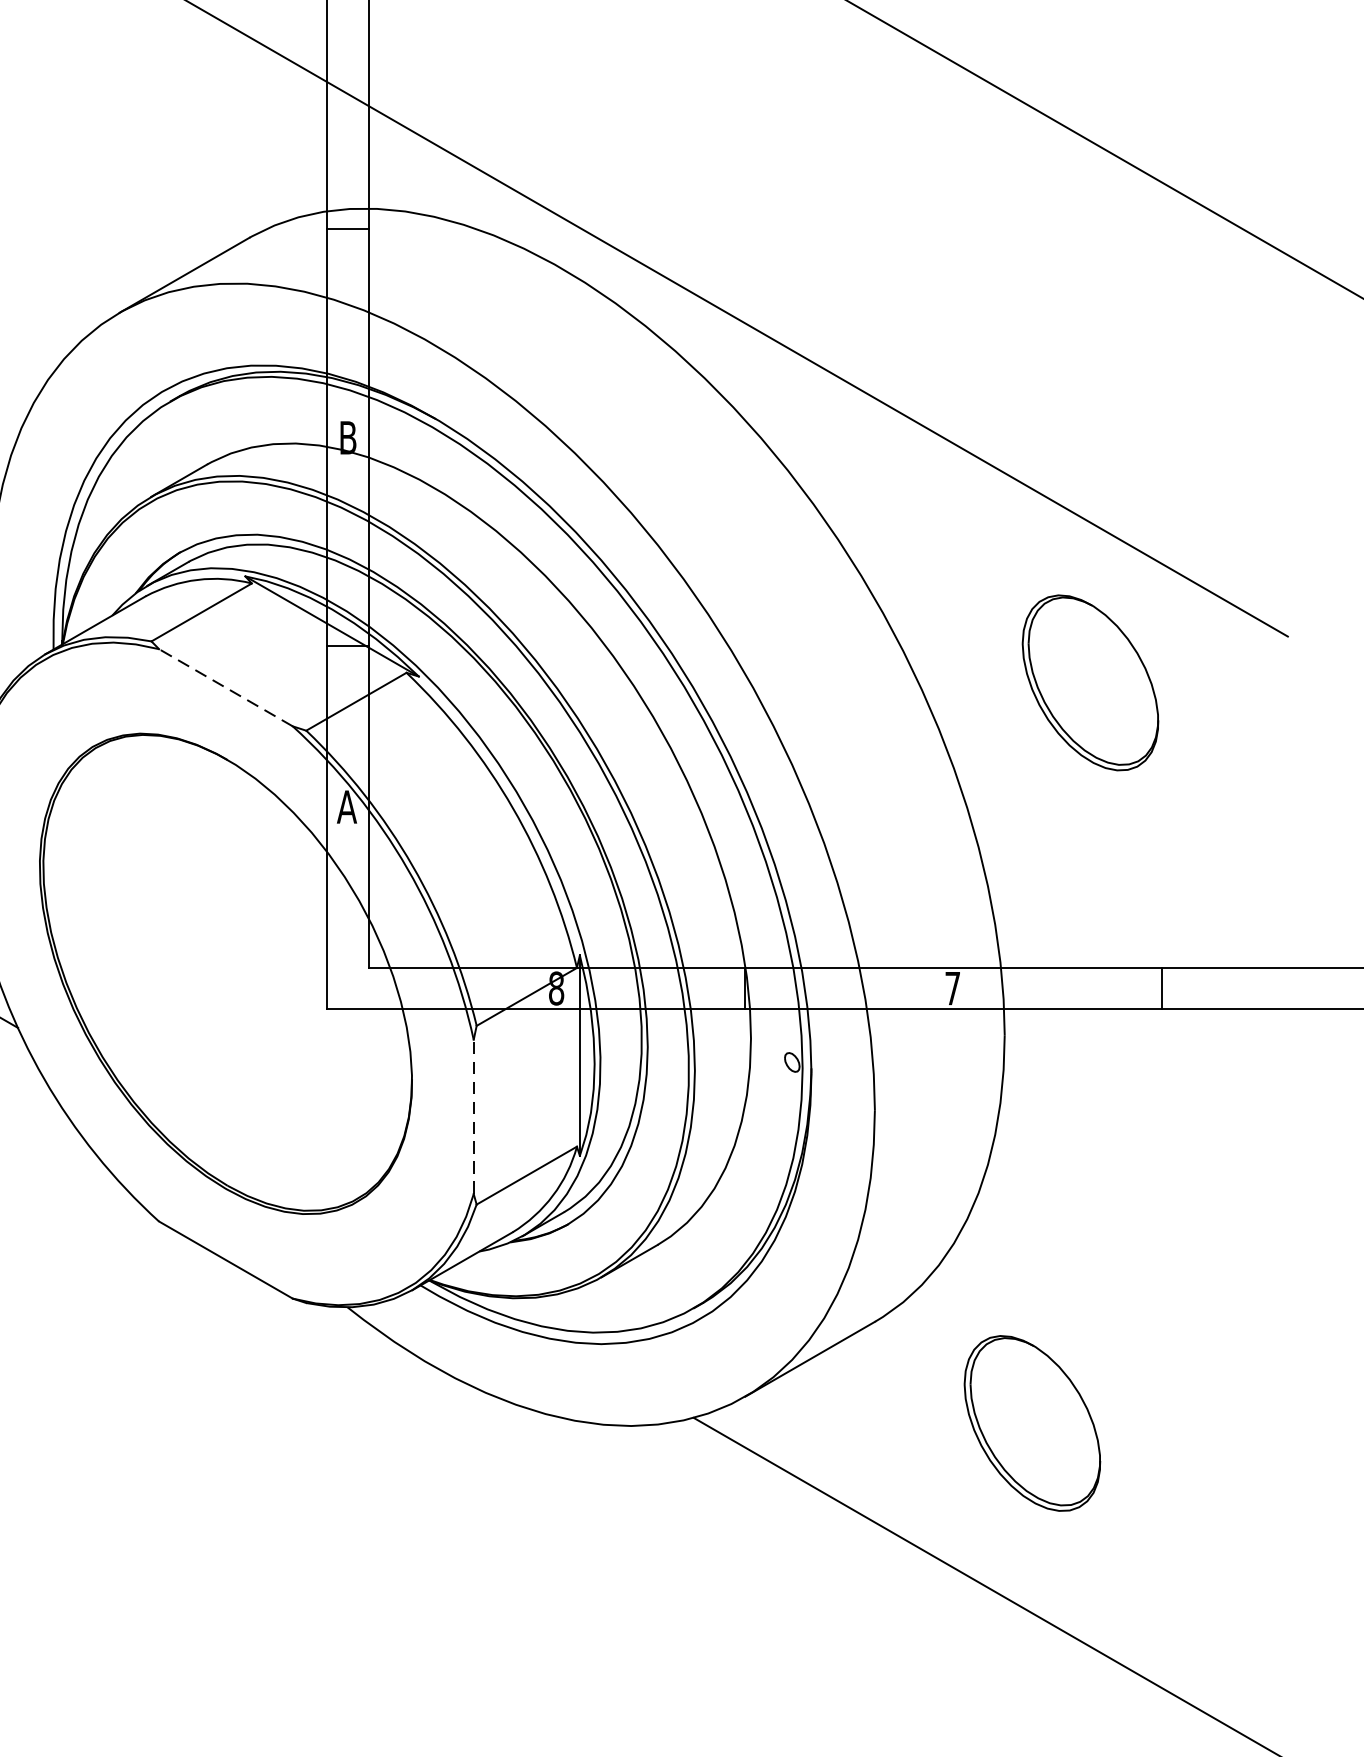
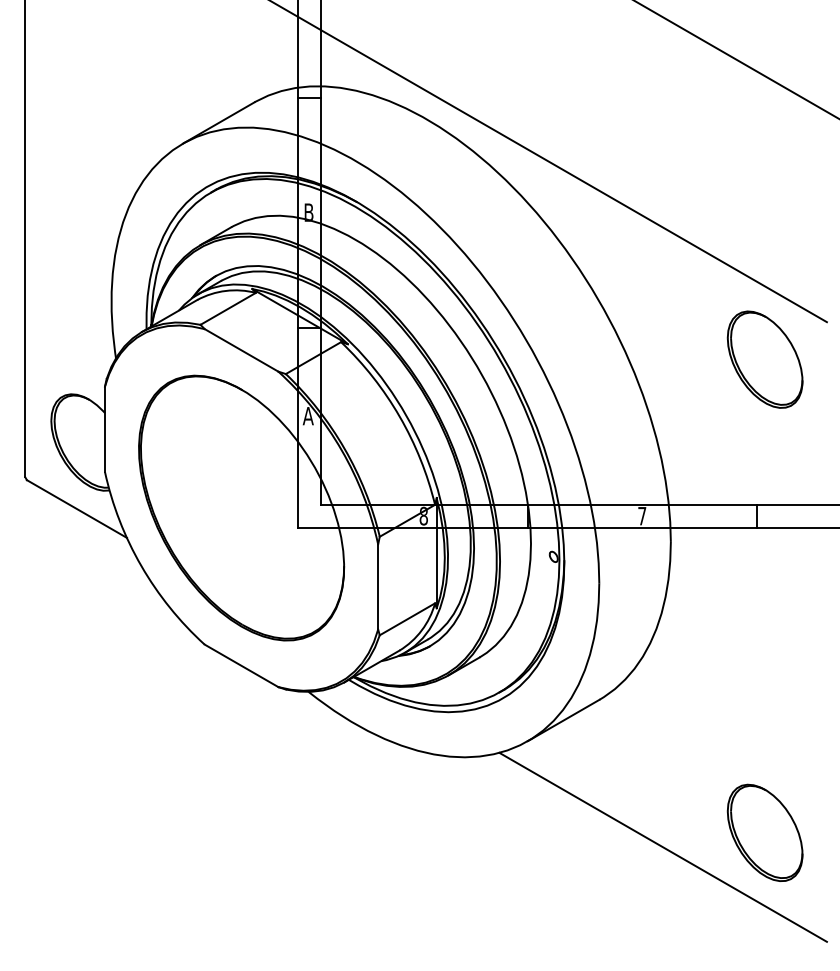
part: (1089, 682) -> (764, 359), moved
line: (225, 687) -> (241, 350), dashed -> solid
line: (474, 1116) -> (378, 586), dashed -> solid
part: (1031, 1422) -> (764, 832), moved

